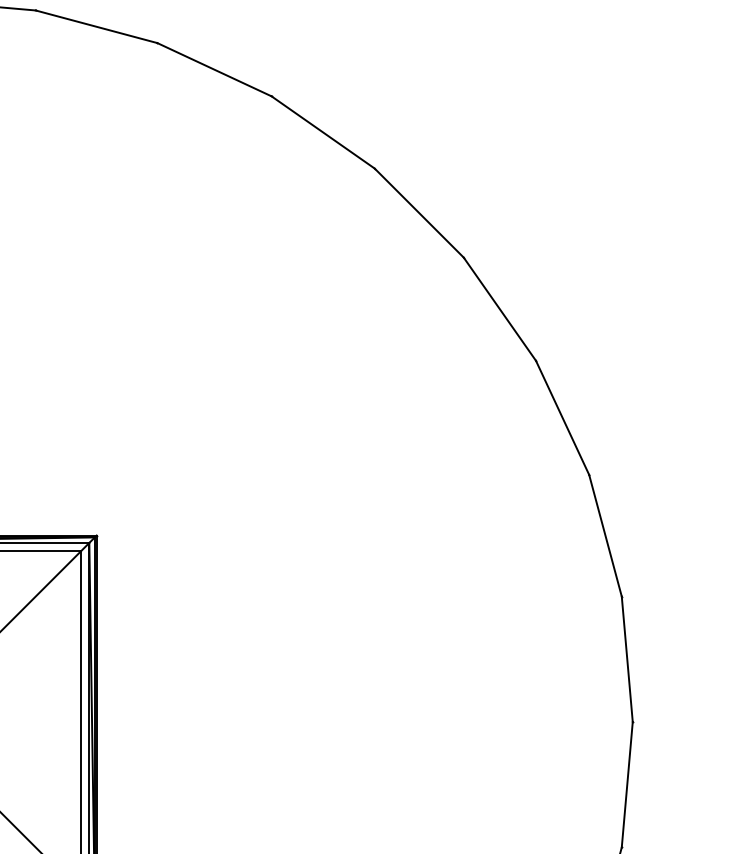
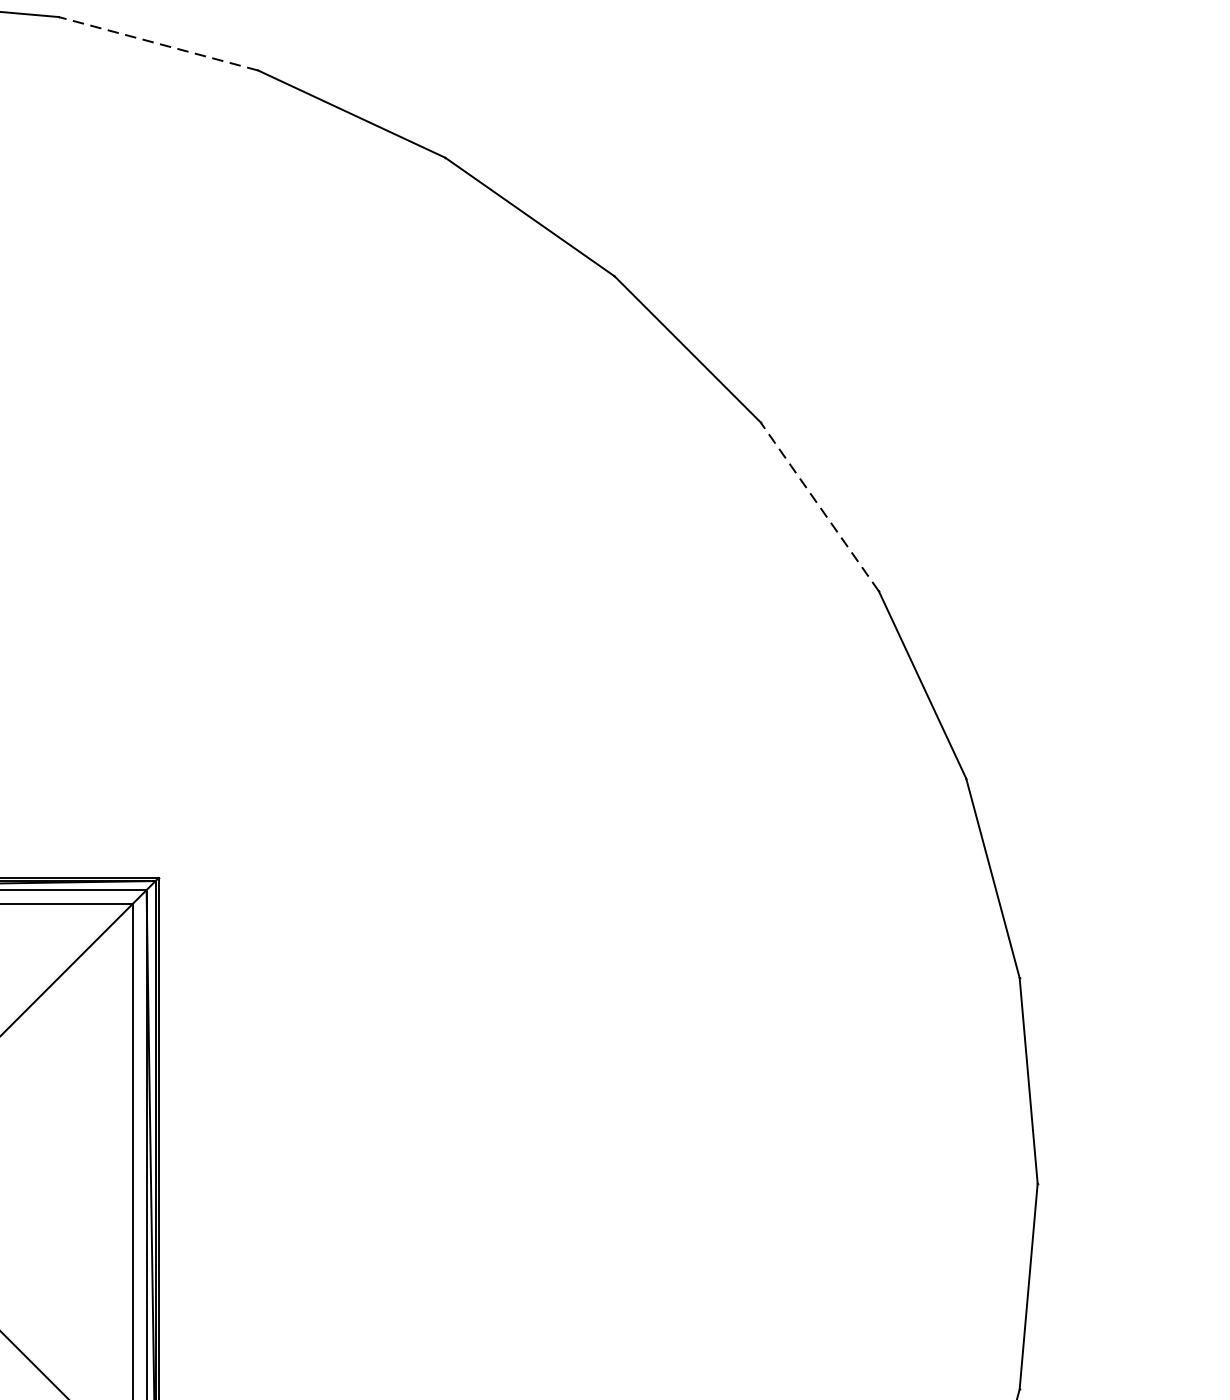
line: (96, 26) -> (158, 43), solid -> dashed
line: (499, 309) -> (819, 507), solid -> dashed

